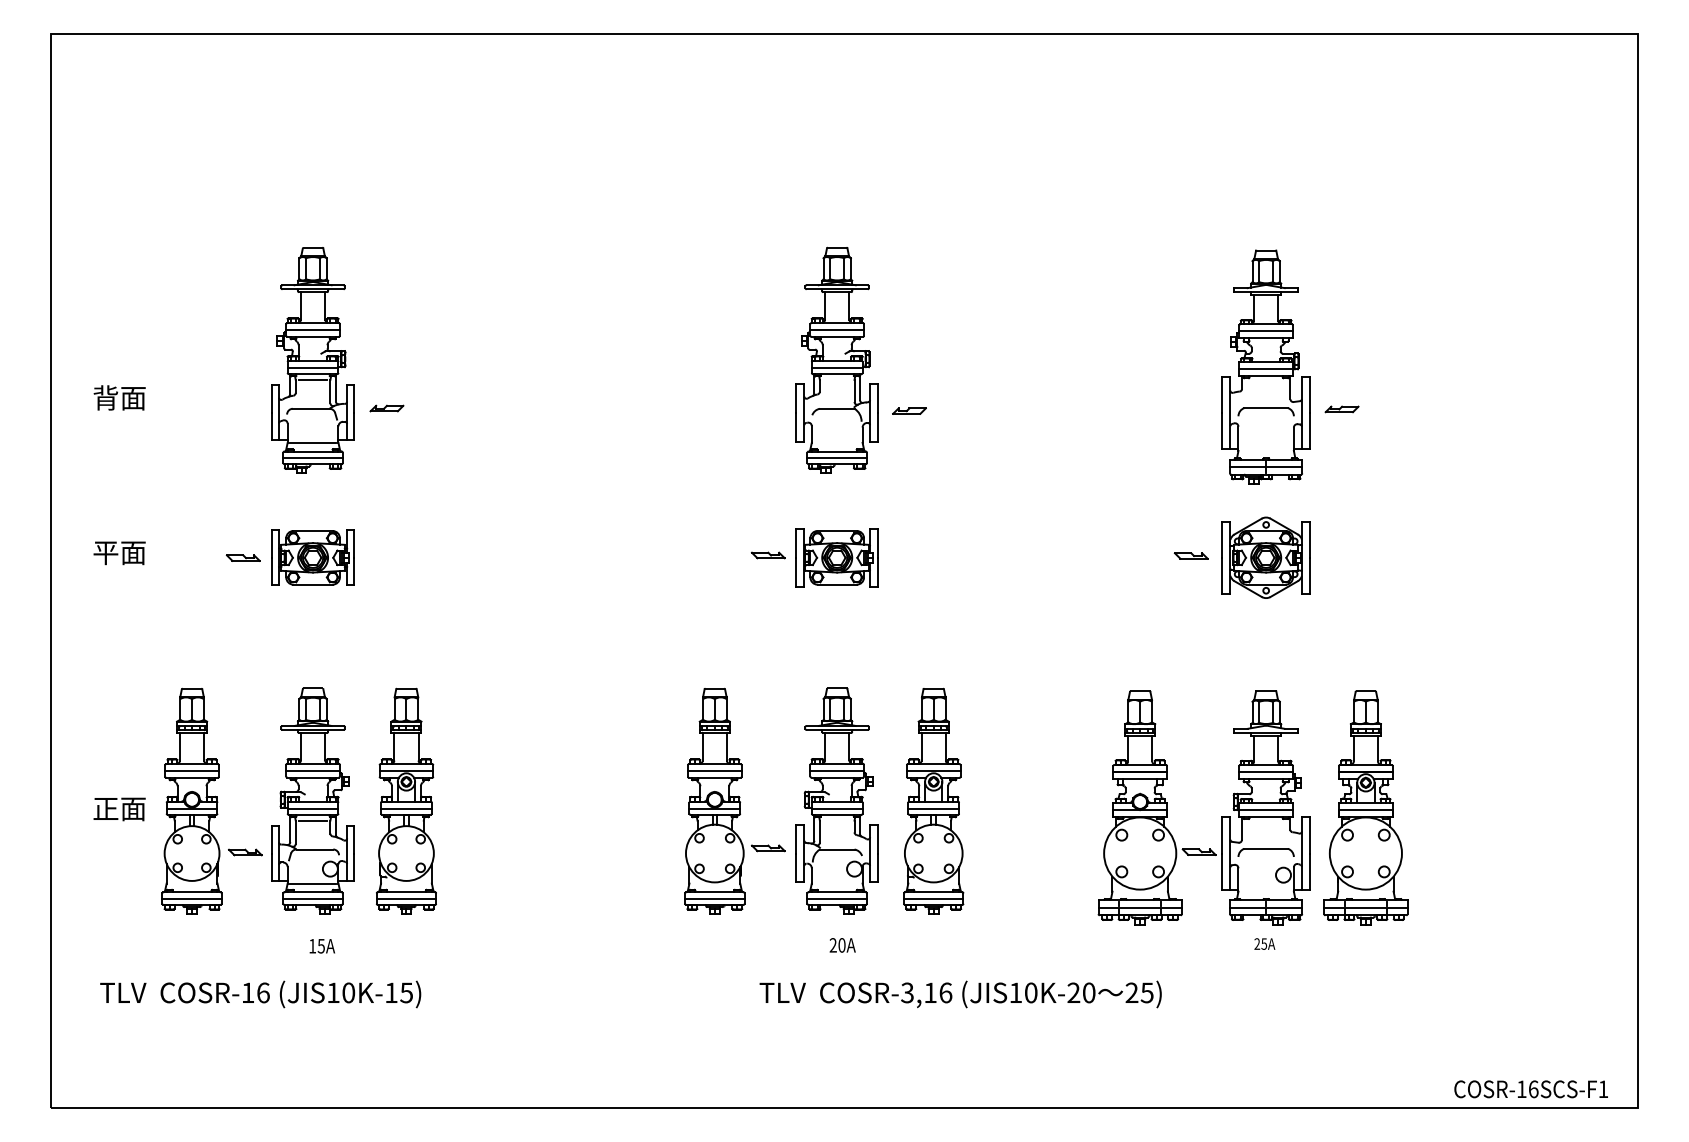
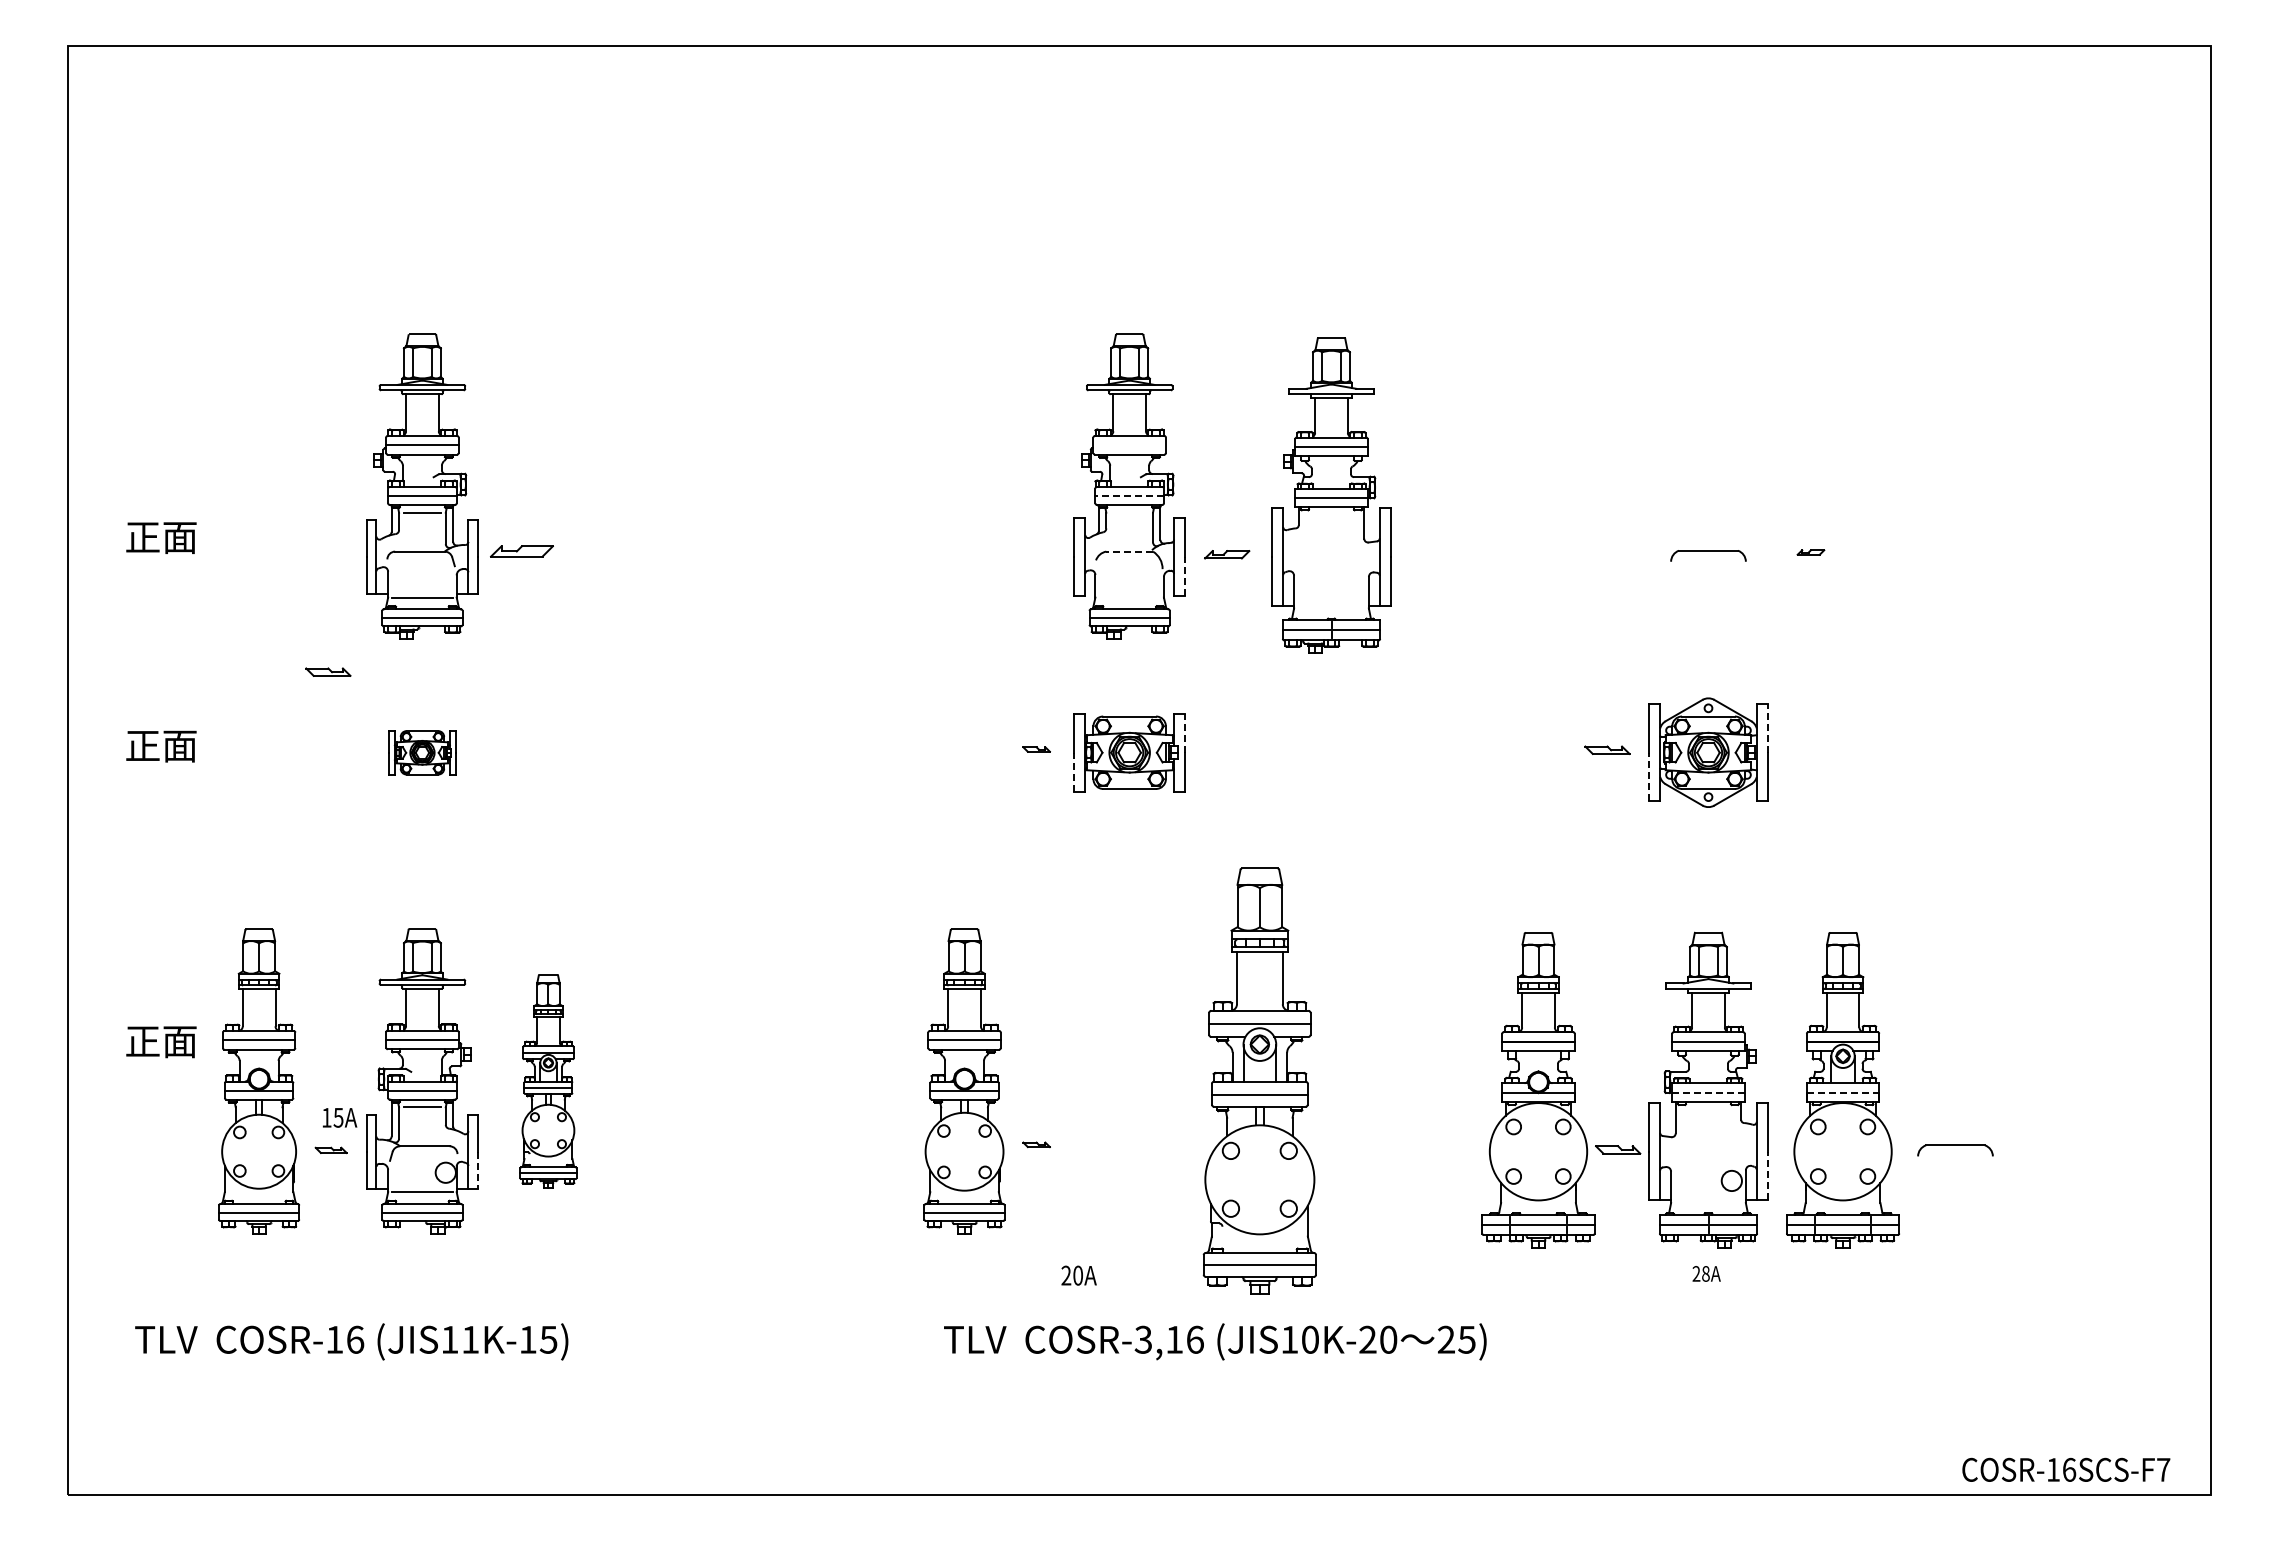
line: (837, 330) -> (1129, 445), removed
line: (837, 367) -> (1129, 496), solid -> dashed
part: (1266, 367) -> (1331, 495), moved
text: (105, 397) -> (142, 536), 背面 -> 正面
part: (387, 407) -> (522, 550), size x1.4
line: (837, 408) -> (1129, 551), solid -> dashed
part: (1341, 409) -> (1810, 552), size x0.6
line: (877, 427) -> (1184, 576), solid -> dashed
line: (1309, 539) -> (1767, 727), solid -> dashed
line: (877, 542) -> (1184, 732), solid -> dashed
text: (105, 553) -> (142, 746), 平面 -> 正面
part: (768, 555) -> (1036, 749), size x0.6
part: (243, 557) -> (328, 671), moved
part: (313, 557) -> (422, 752), size x0.6
line: (796, 571) -> (1074, 771), solid -> dashed
line: (1222, 575) -> (1649, 776), solid -> dashed
part: (406, 801) -> (548, 1081), size x0.7
part: (837, 801) -> (1129, 1081), removed
part: (933, 801) -> (1259, 1081), size x1.4
text: (119, 809) -> (161, 1042), moved
line: (1265, 809) -> (1707, 1092), solid -> dashed
line: (1366, 809) -> (1843, 1092), solid -> dashed
part: (768, 848) -> (1036, 1144), size x0.6
part: (245, 852) -> (331, 1150), size x0.7
part: (1266, 852) -> (1955, 1150), moved
line: (353, 867) -> (477, 1170), solid -> dashed
line: (1309, 871) -> (1767, 1175), solid -> dashed
text: (1263, 943) -> (1705, 1273), 25A -> 28A
text: (322, 945) -> (339, 1117), moved
text: (842, 945) -> (1078, 1275), moved
text: (348, 992) -> (470, 1339), (JIS10K-15) -> (JIS11K-15)
text: (960, 994) -> (1215, 1341), moved
text: (1603, 1089) -> (2163, 1469), COSR-16SCS-F1 -> COSR-16SCS-F7

